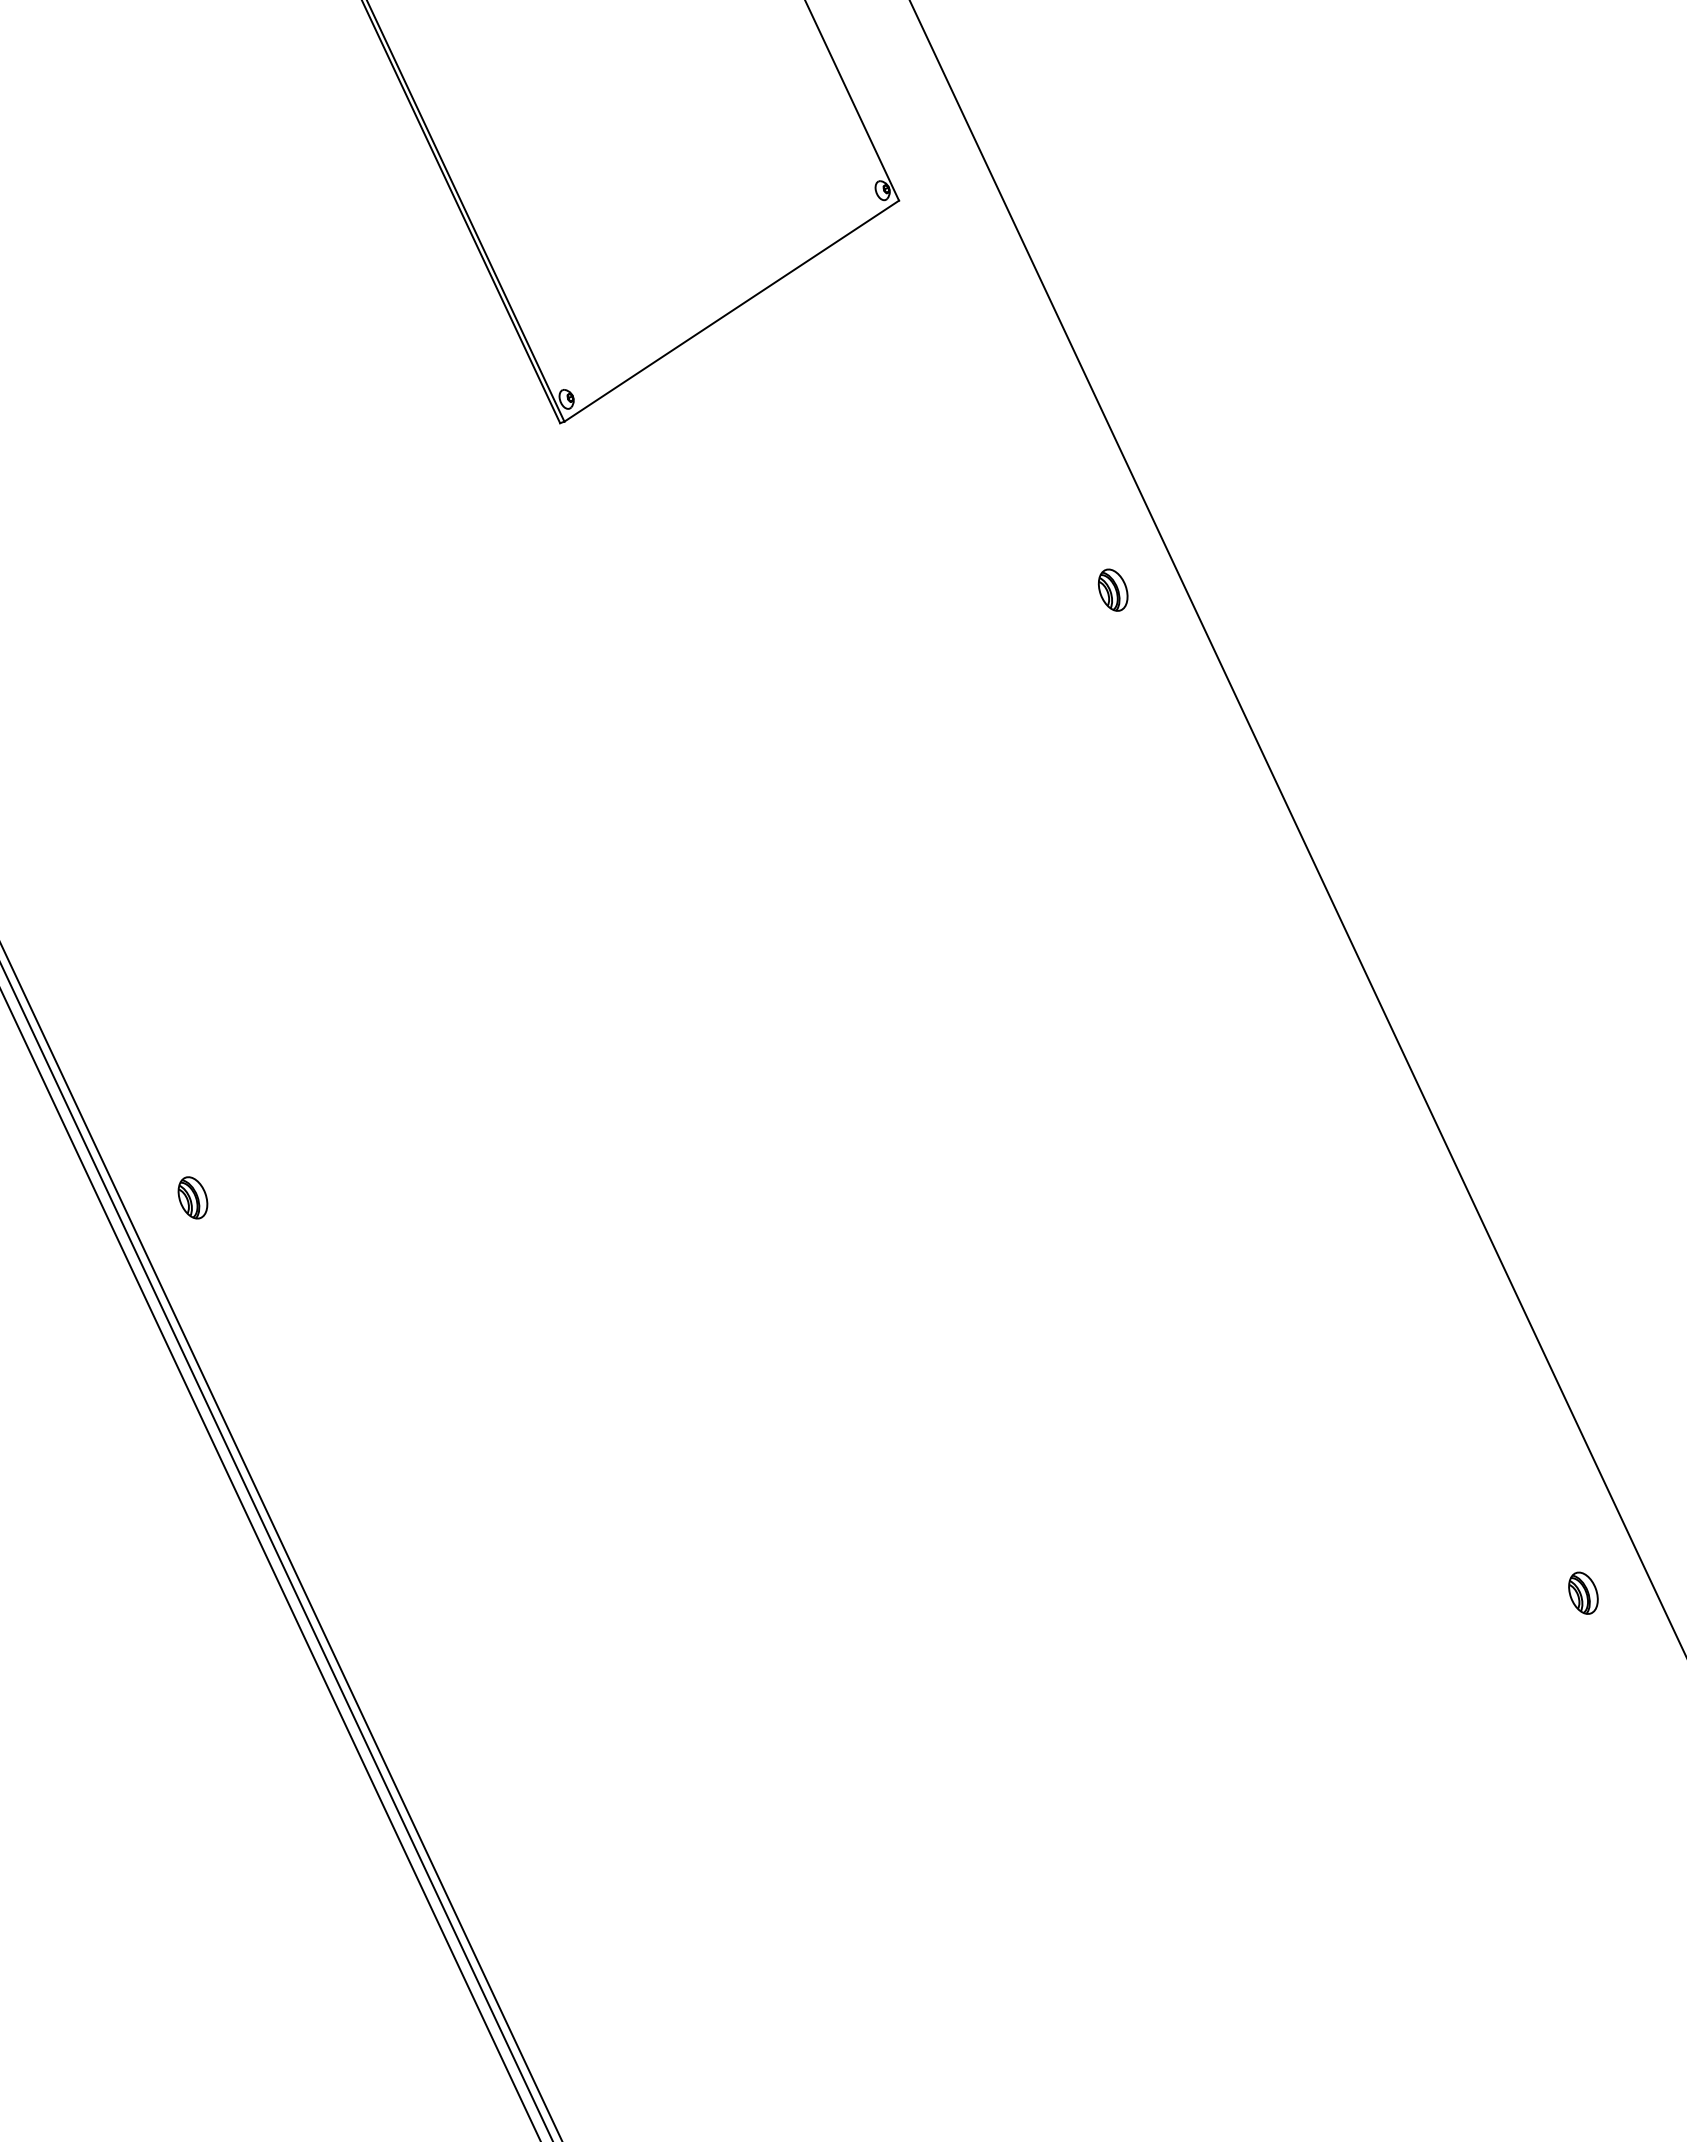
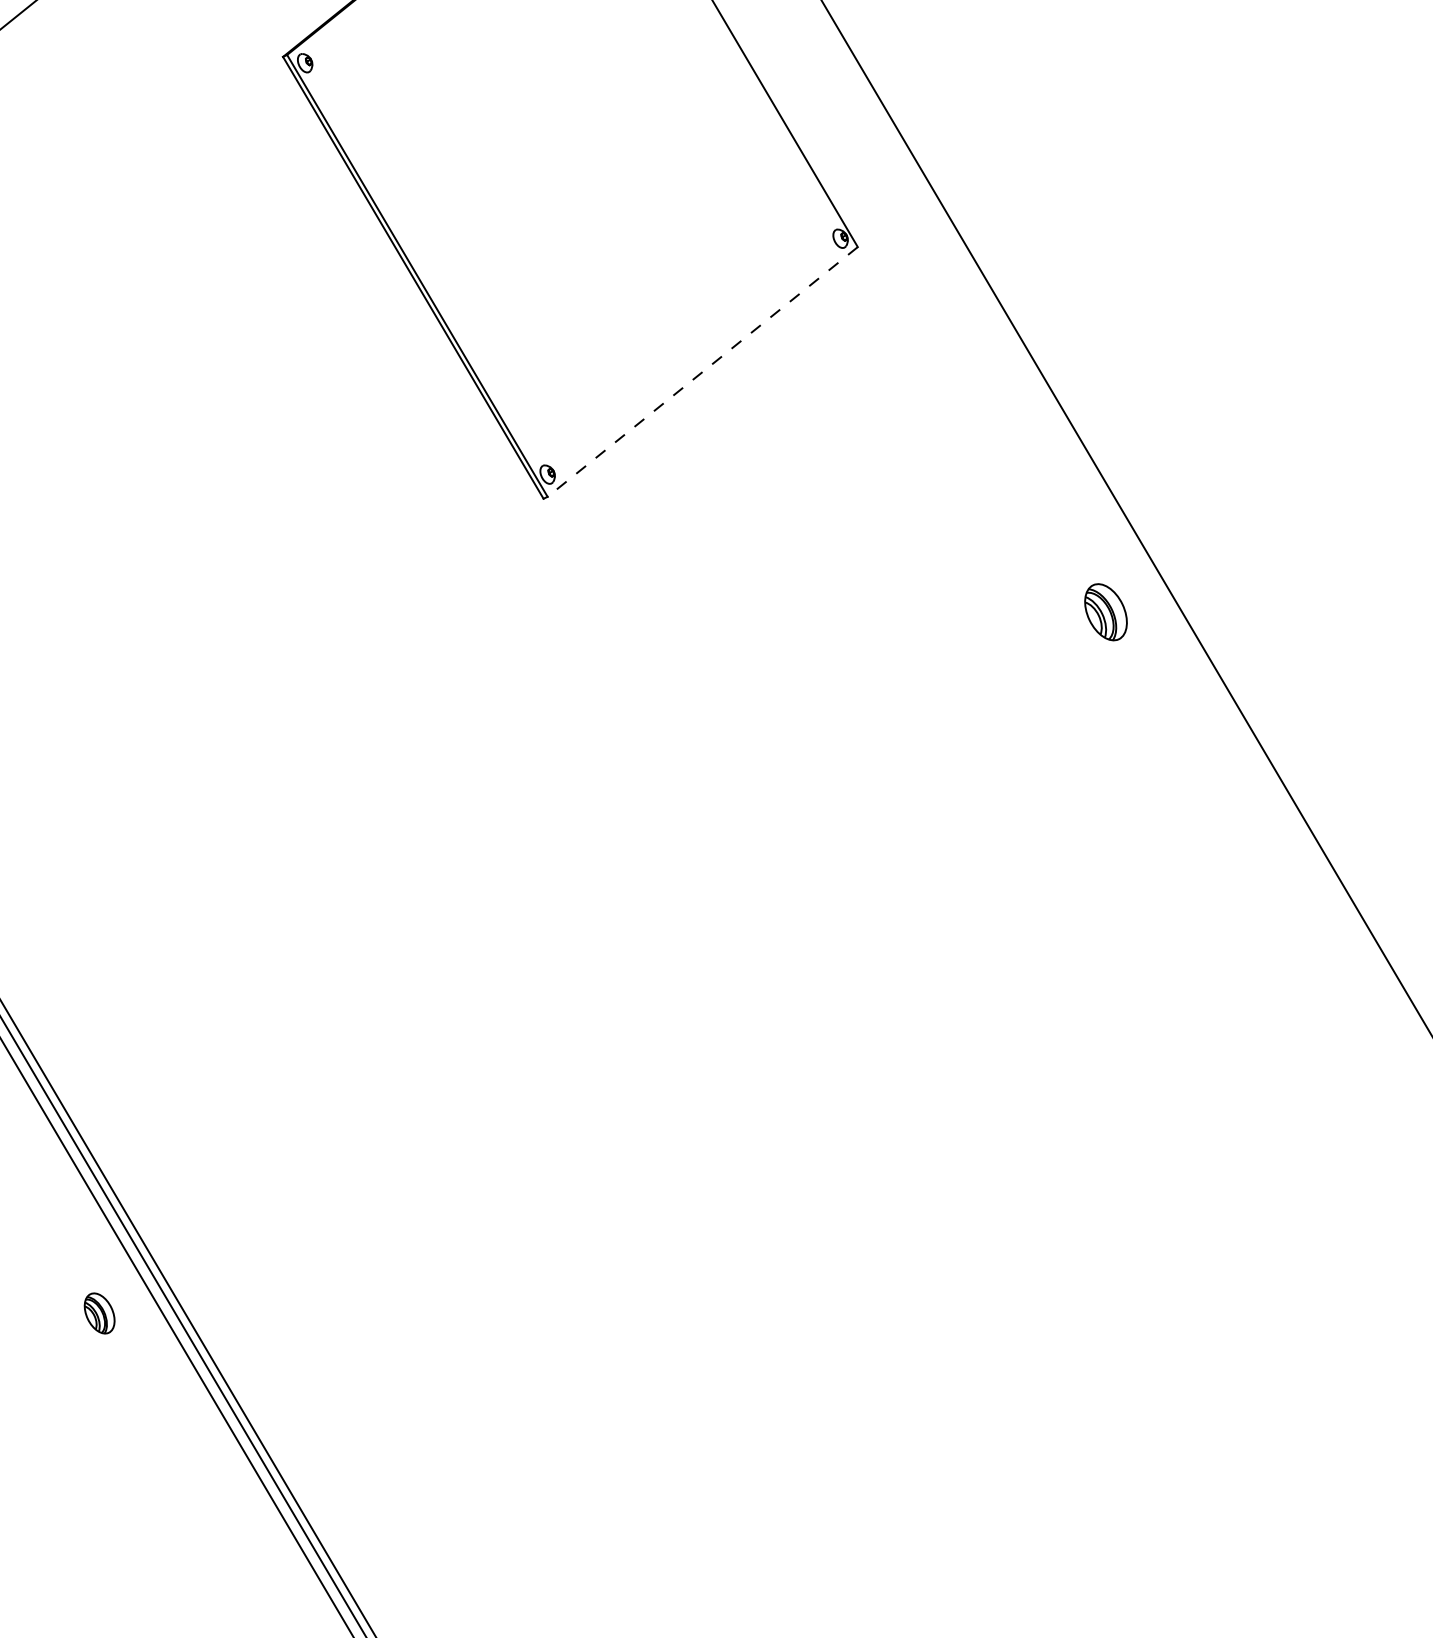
line: (731, 311) -> (702, 372), solid -> dashed
part: (1112, 589) -> (1105, 611), size x1.4
part: (192, 1197) -> (99, 1313), moved

